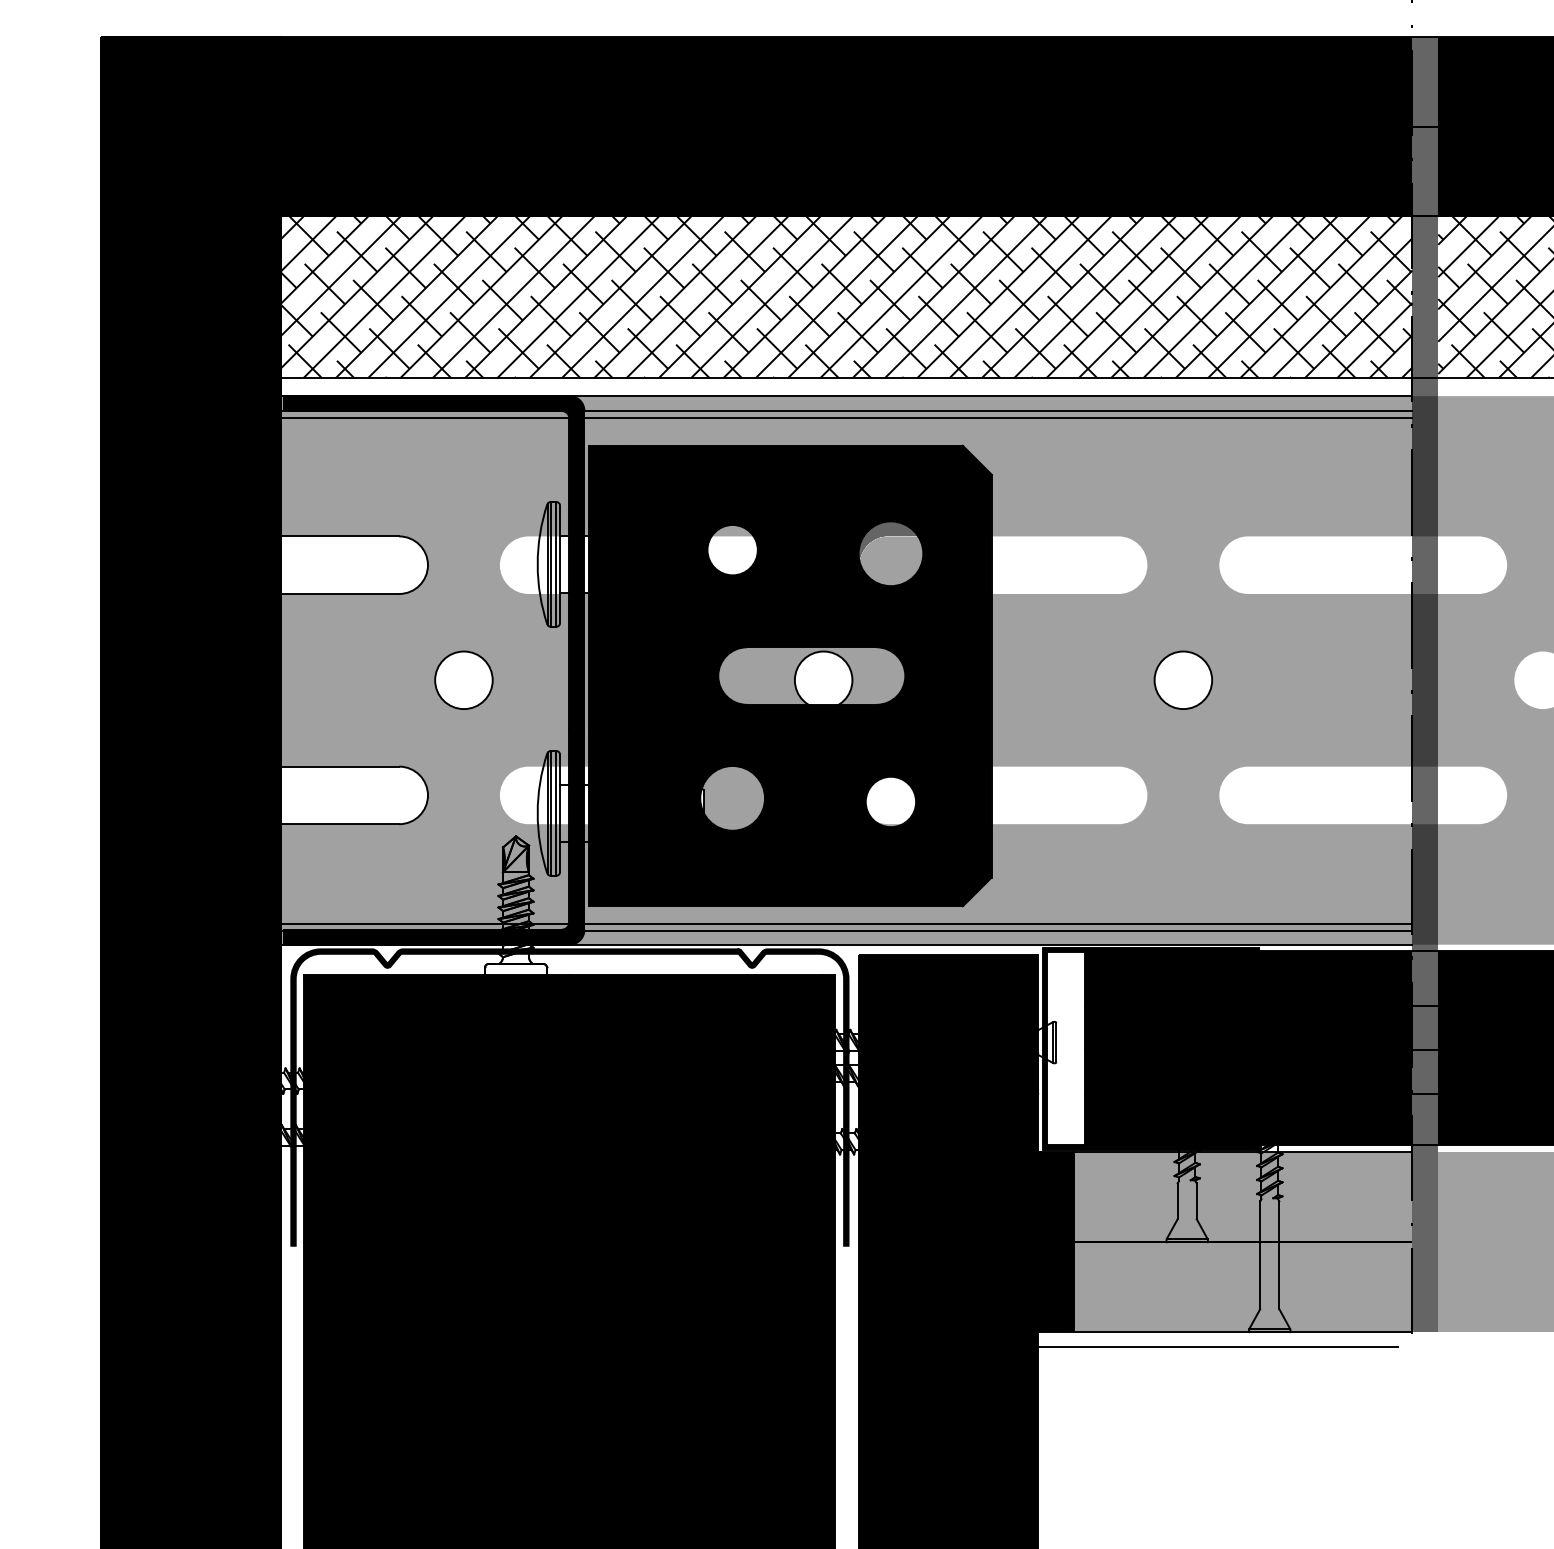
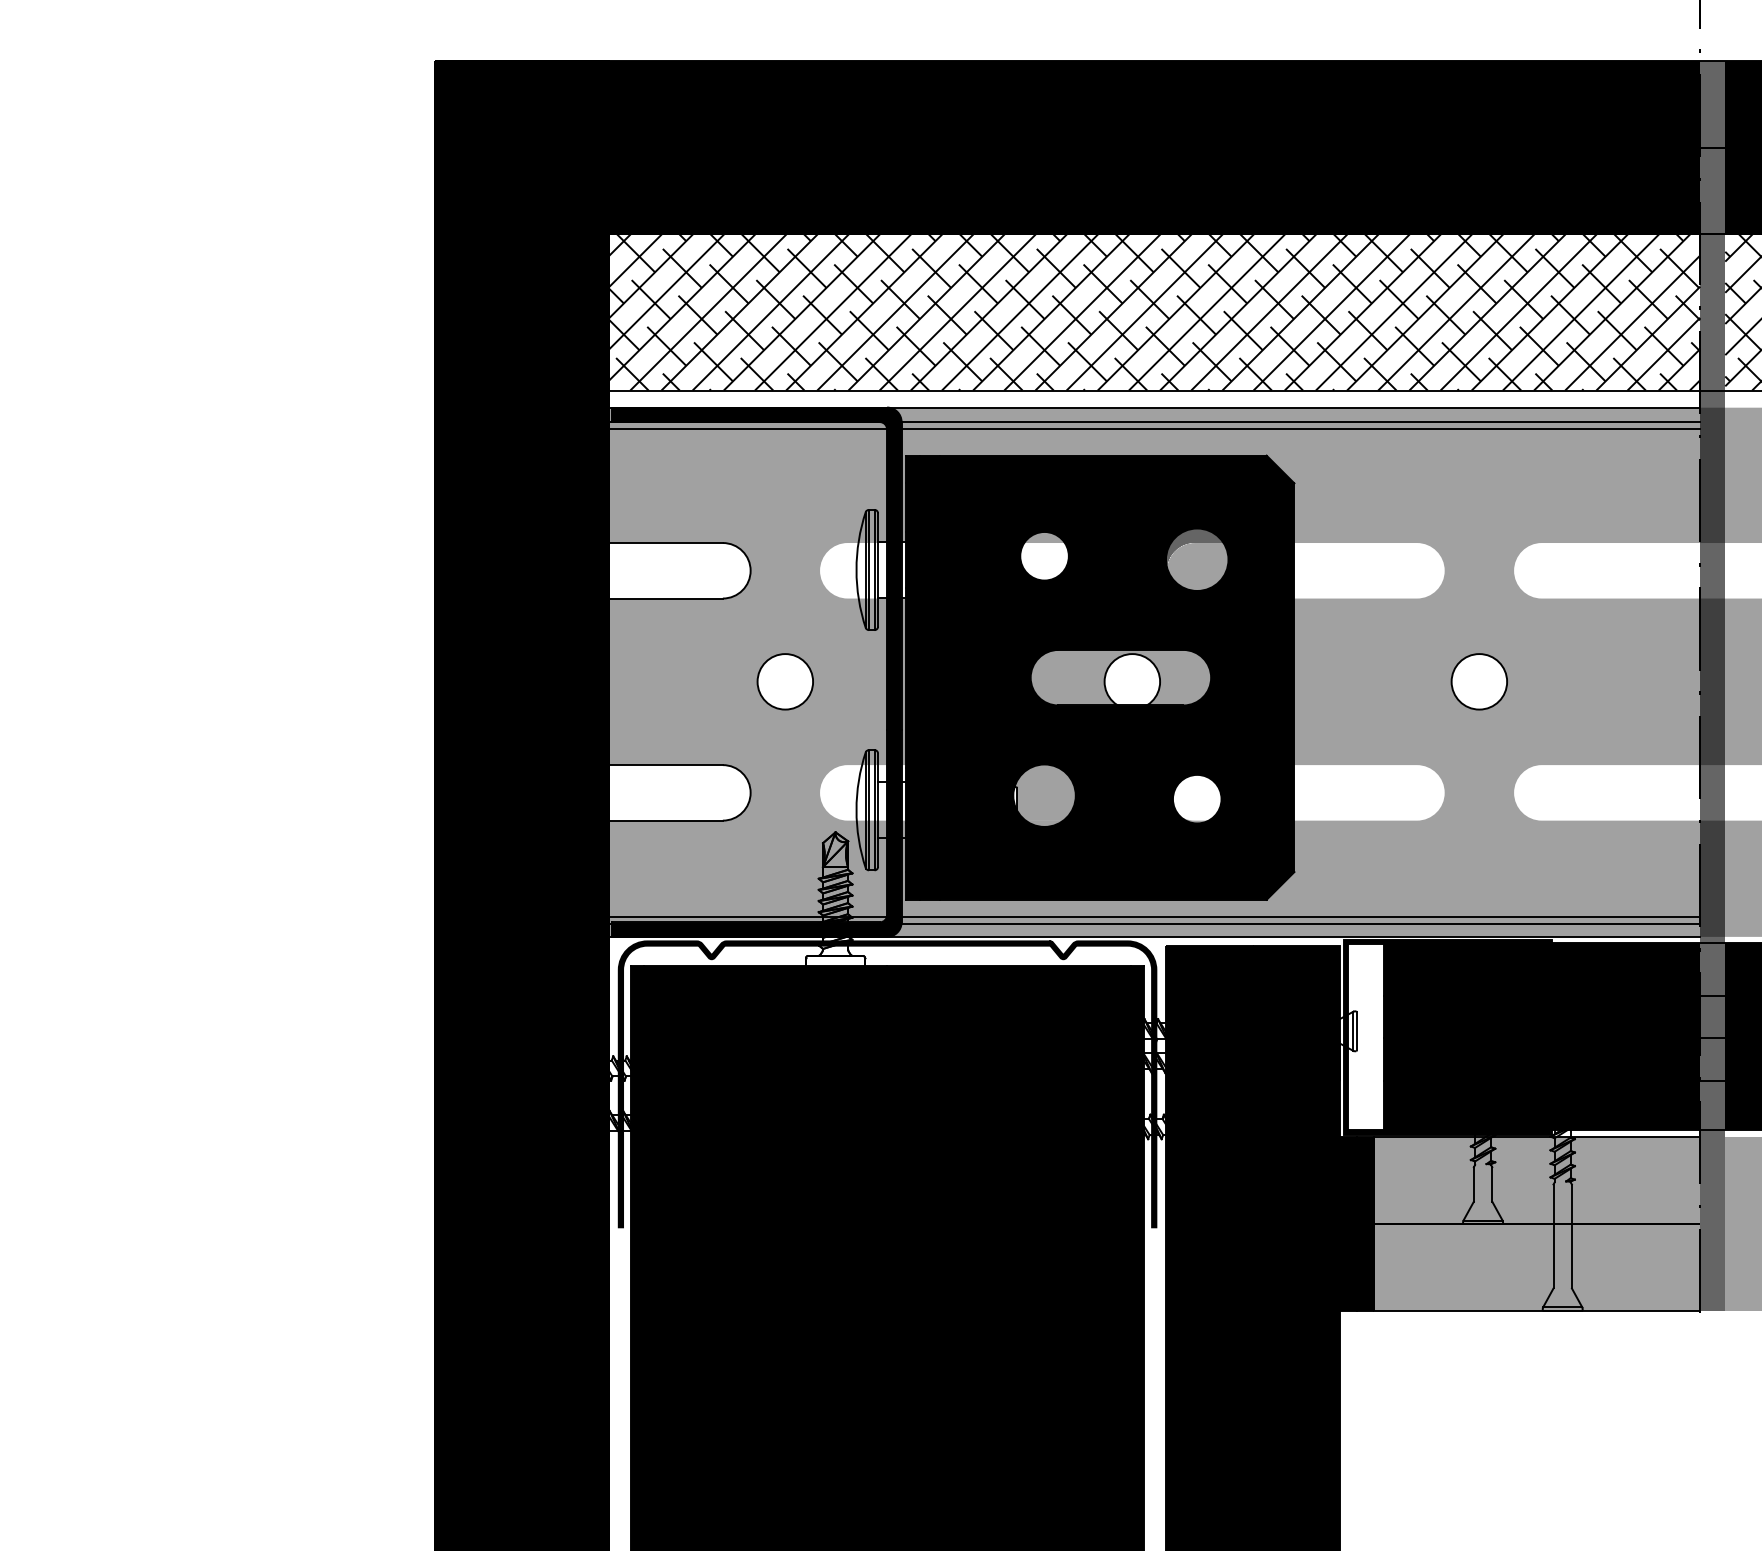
line: (1217, 1346) -> (1512, 1324), removed

